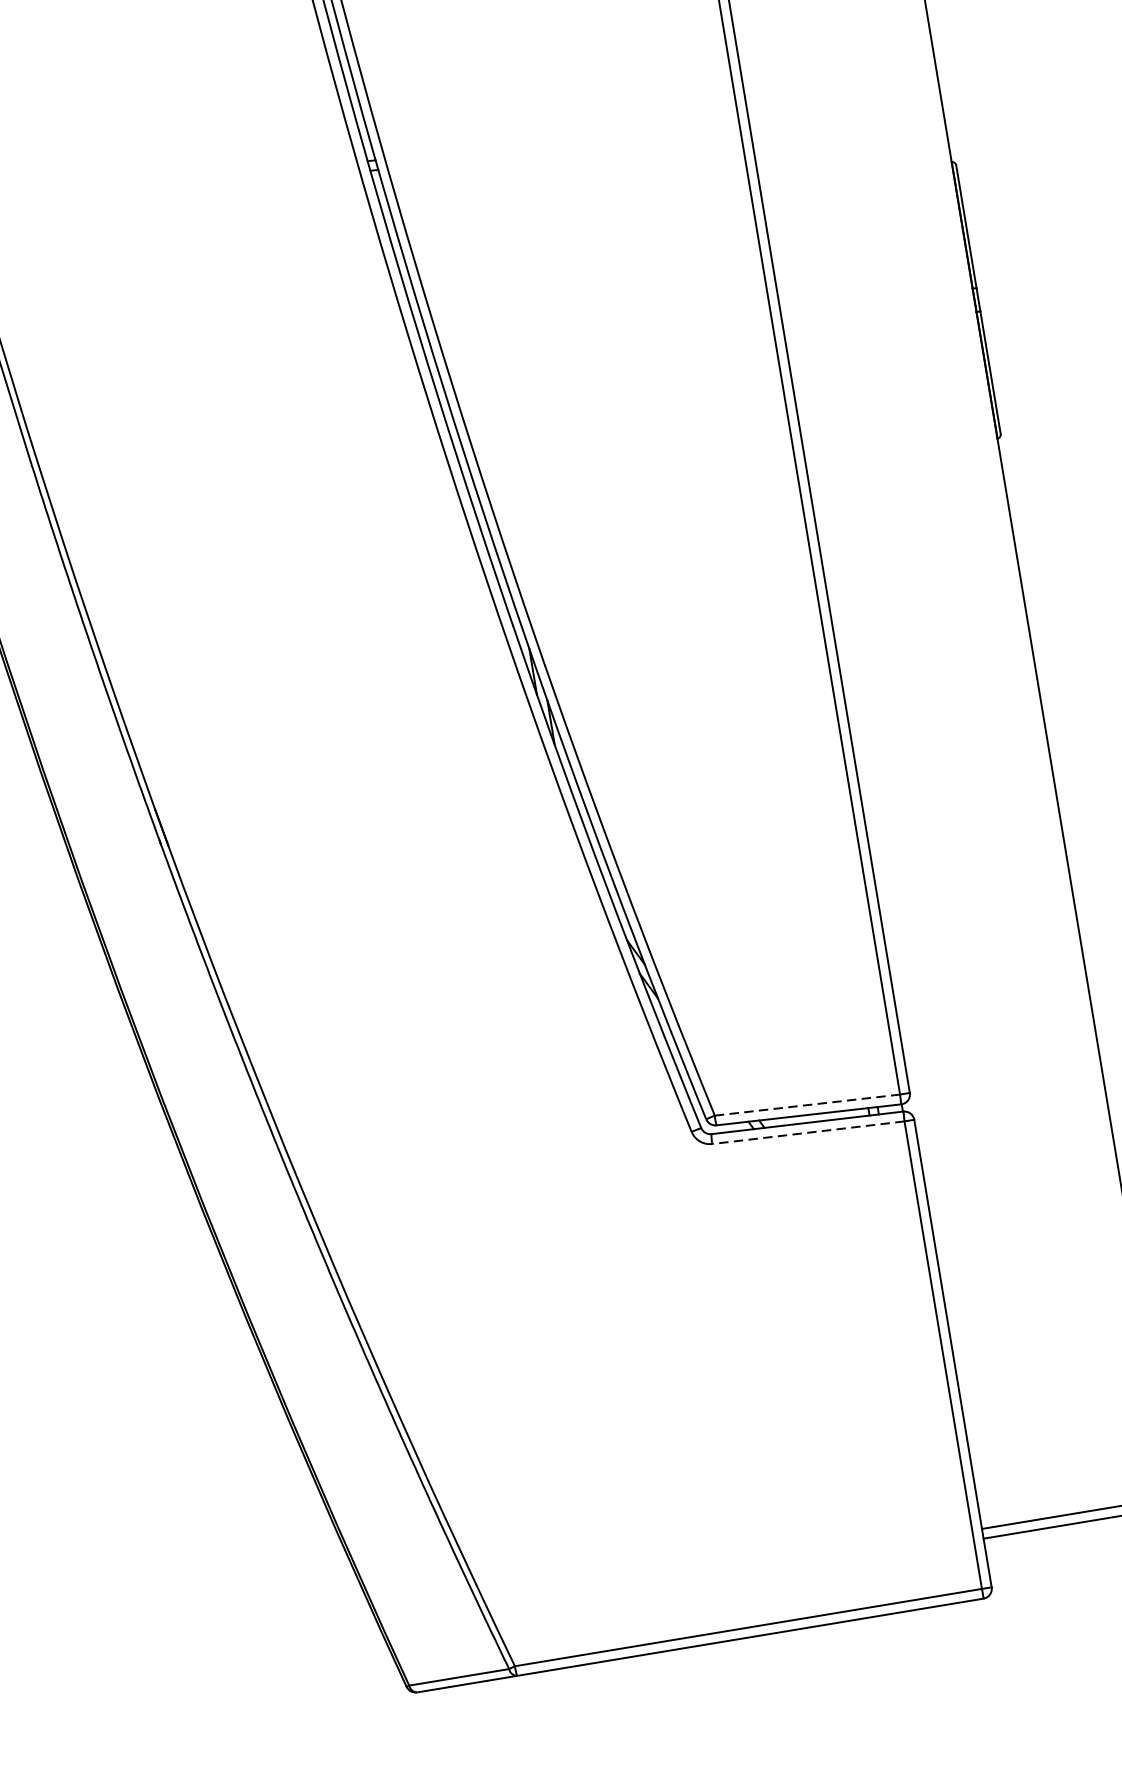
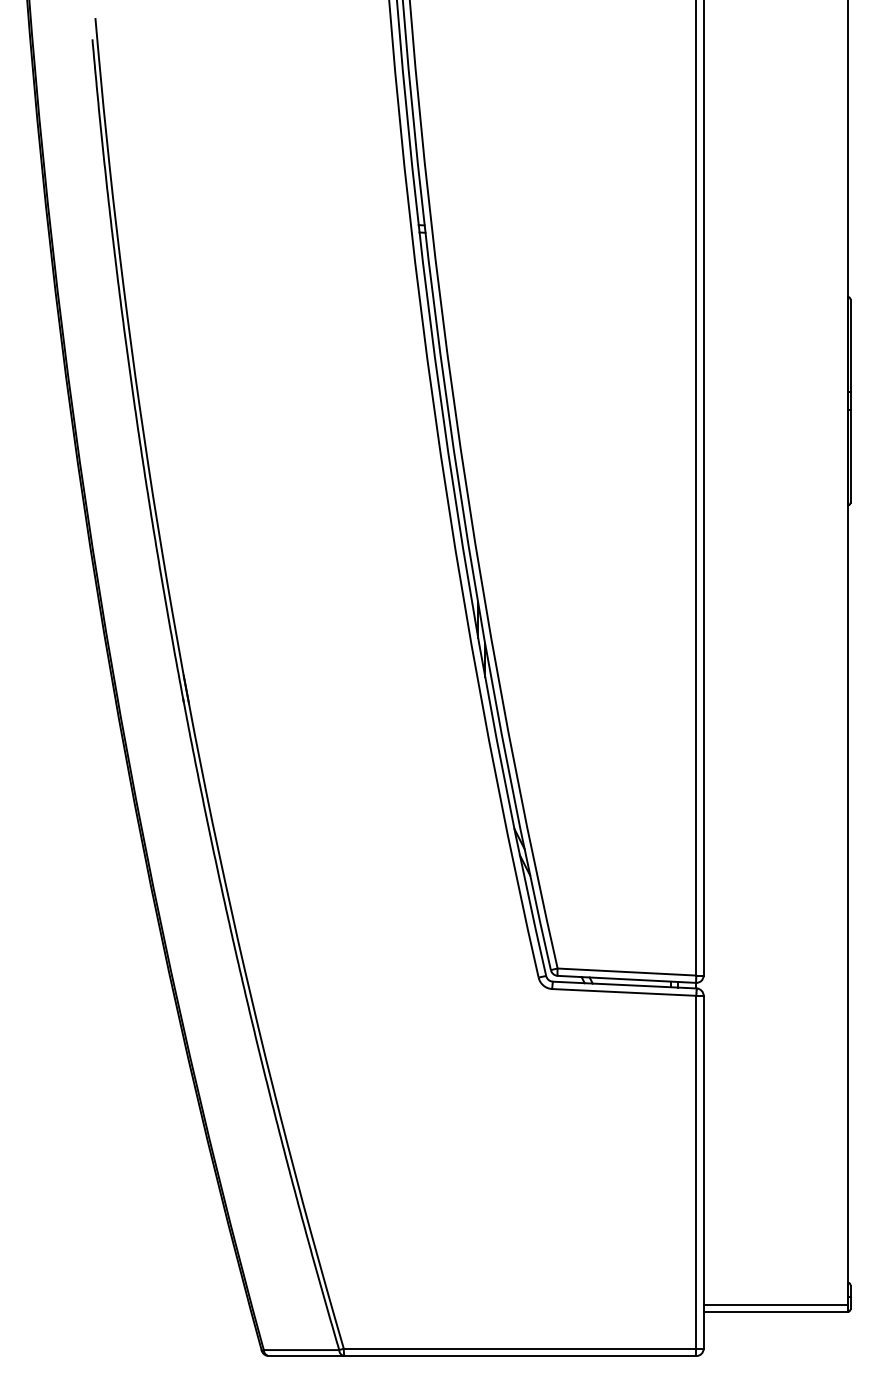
line: (808, 1105) -> (627, 972), dashed -> solid
line: (807, 1132) -> (623, 992), dashed -> solid

